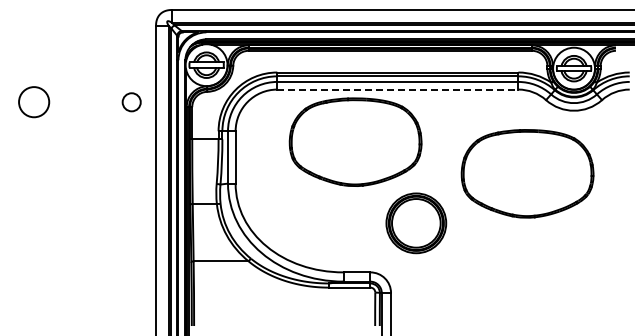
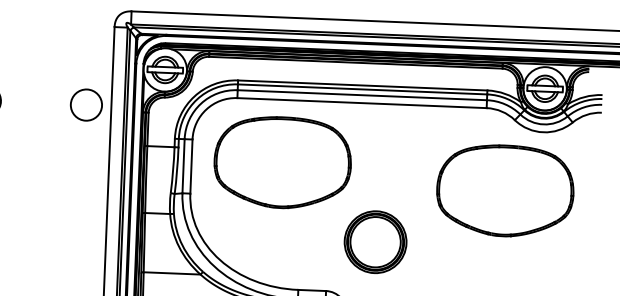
line: (397, 89) -> (361, 103), dashed -> solid
circle: (131, 102) -> (86, 105), size x1.67
part: (355, 141) -> (282, 161), moved
part: (527, 173) -> (505, 190), moved

